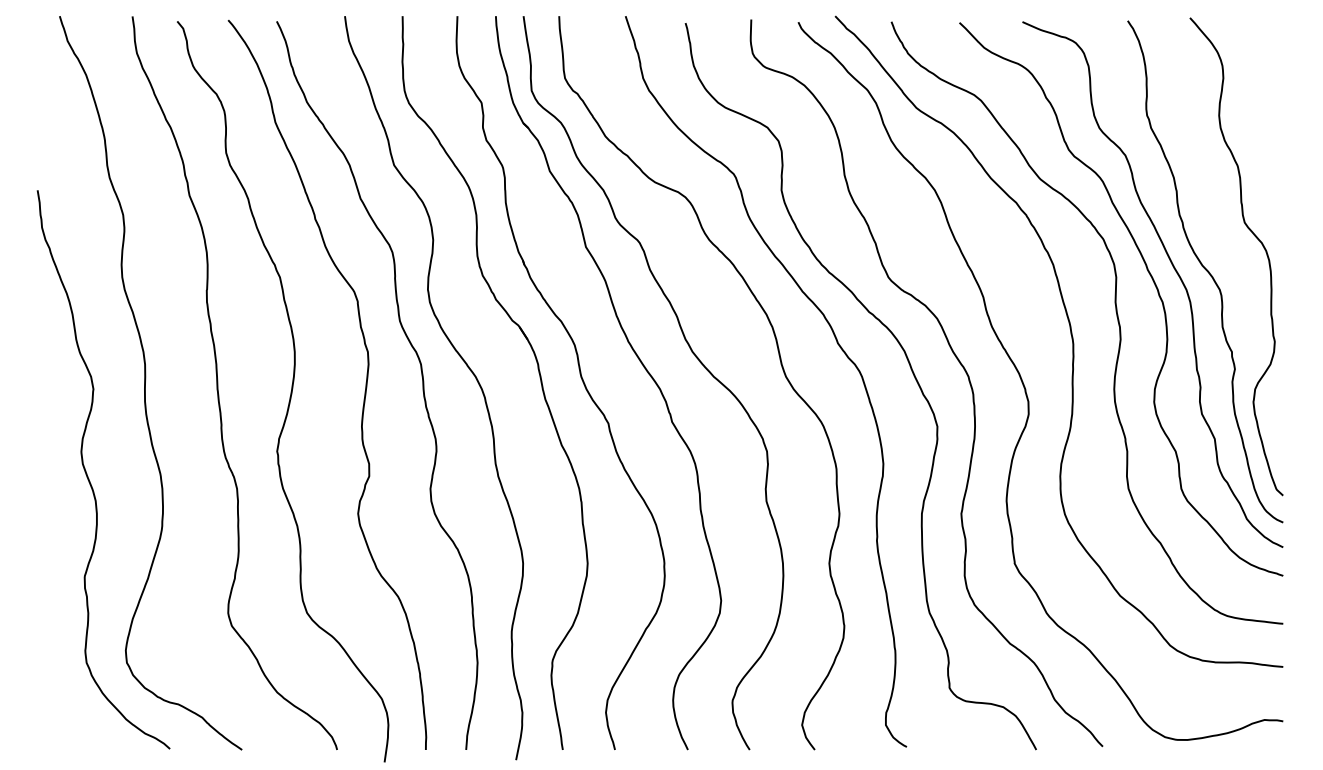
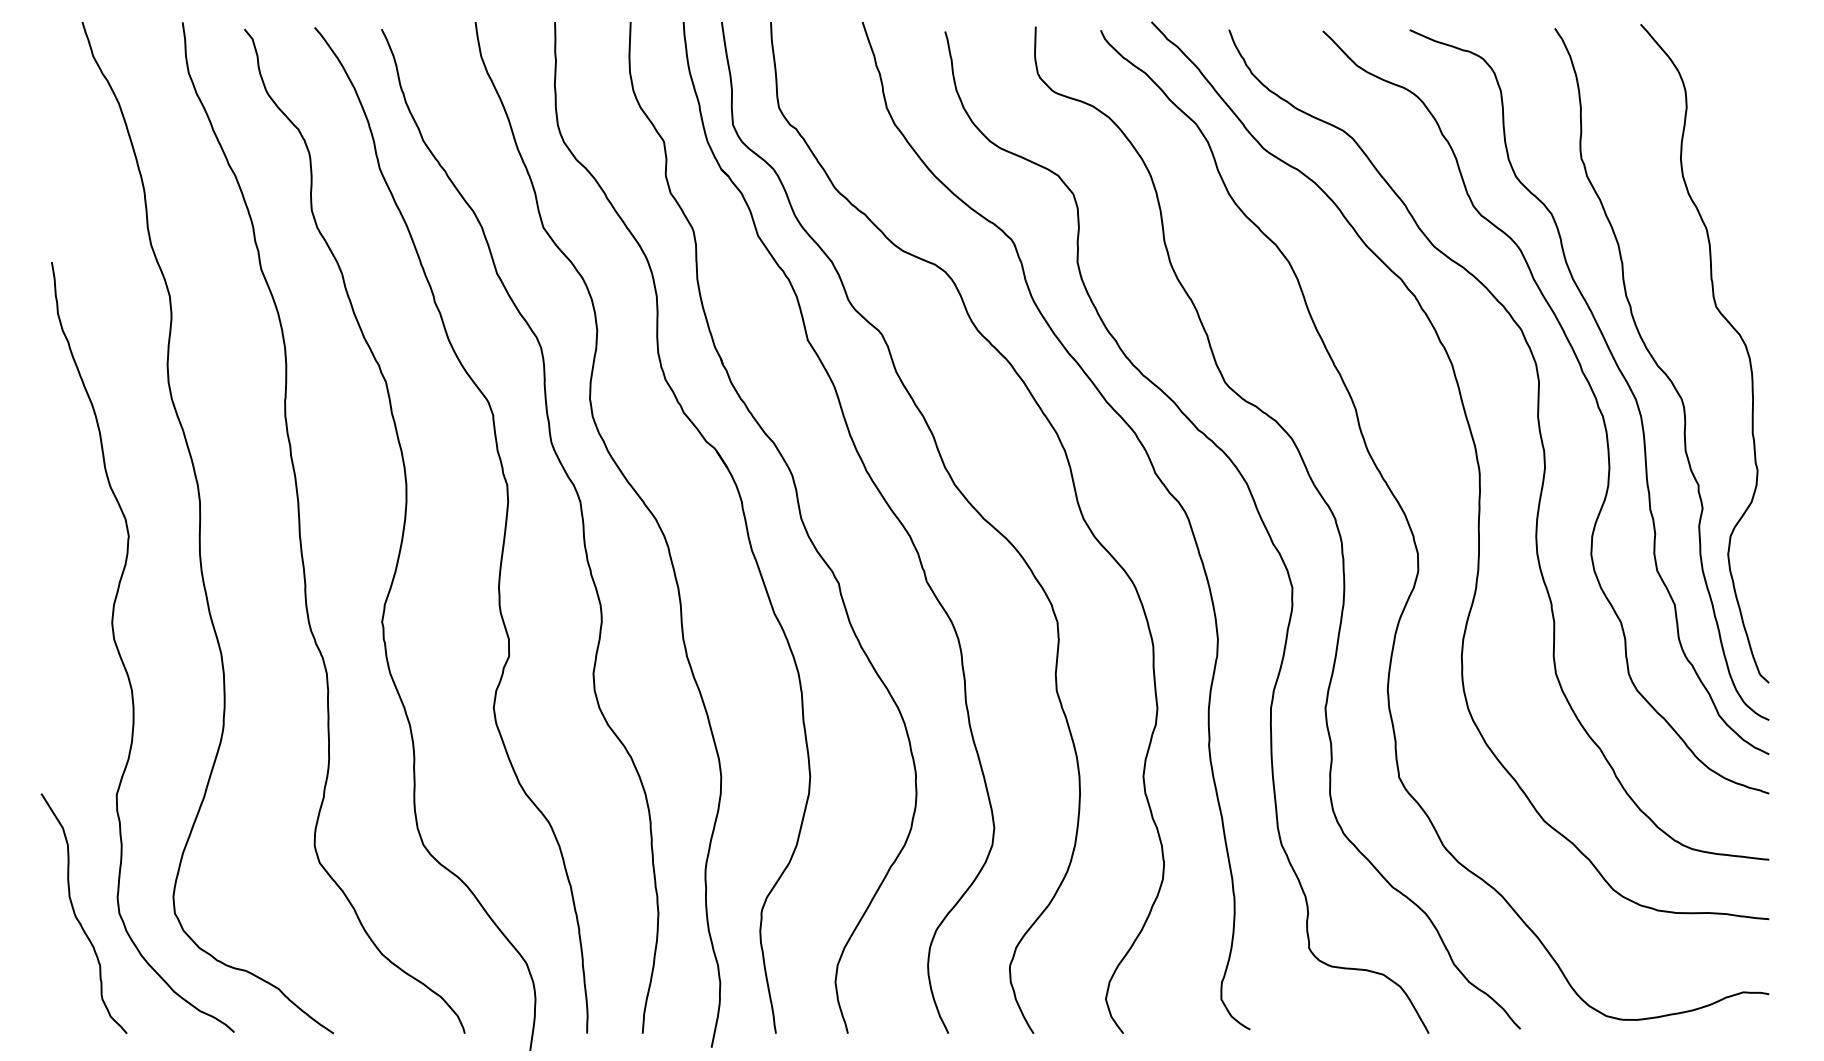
curve: (56, 665) -> (77, 917), added

